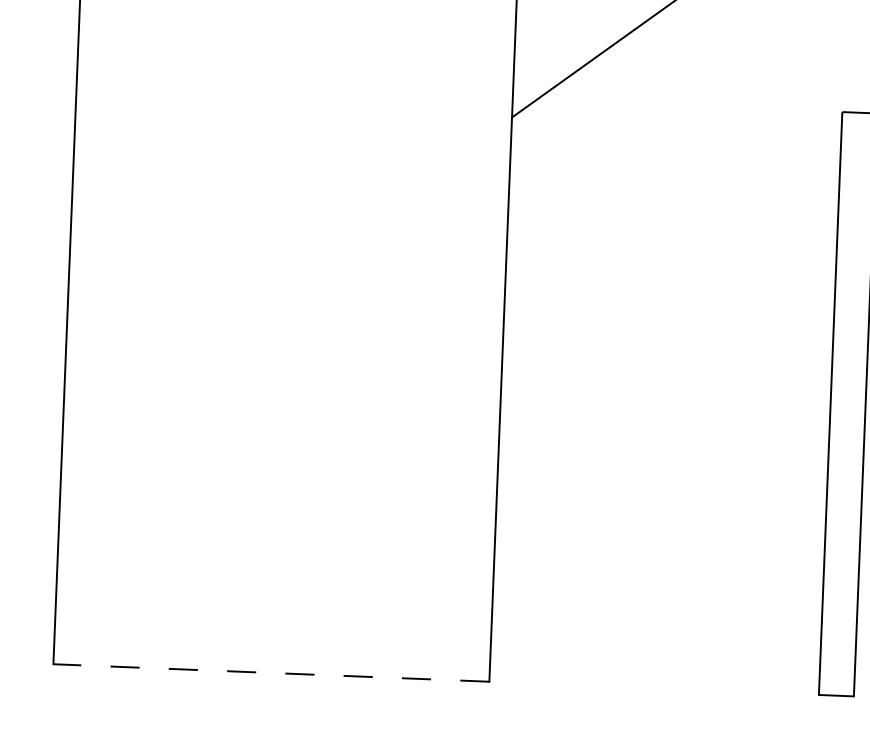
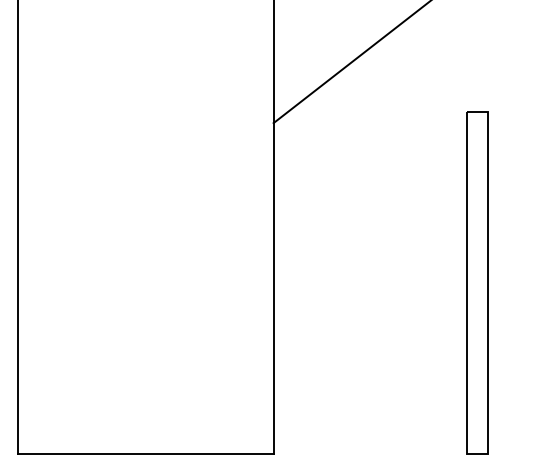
line: (271, 673) -> (145, 454), dashed -> solid

